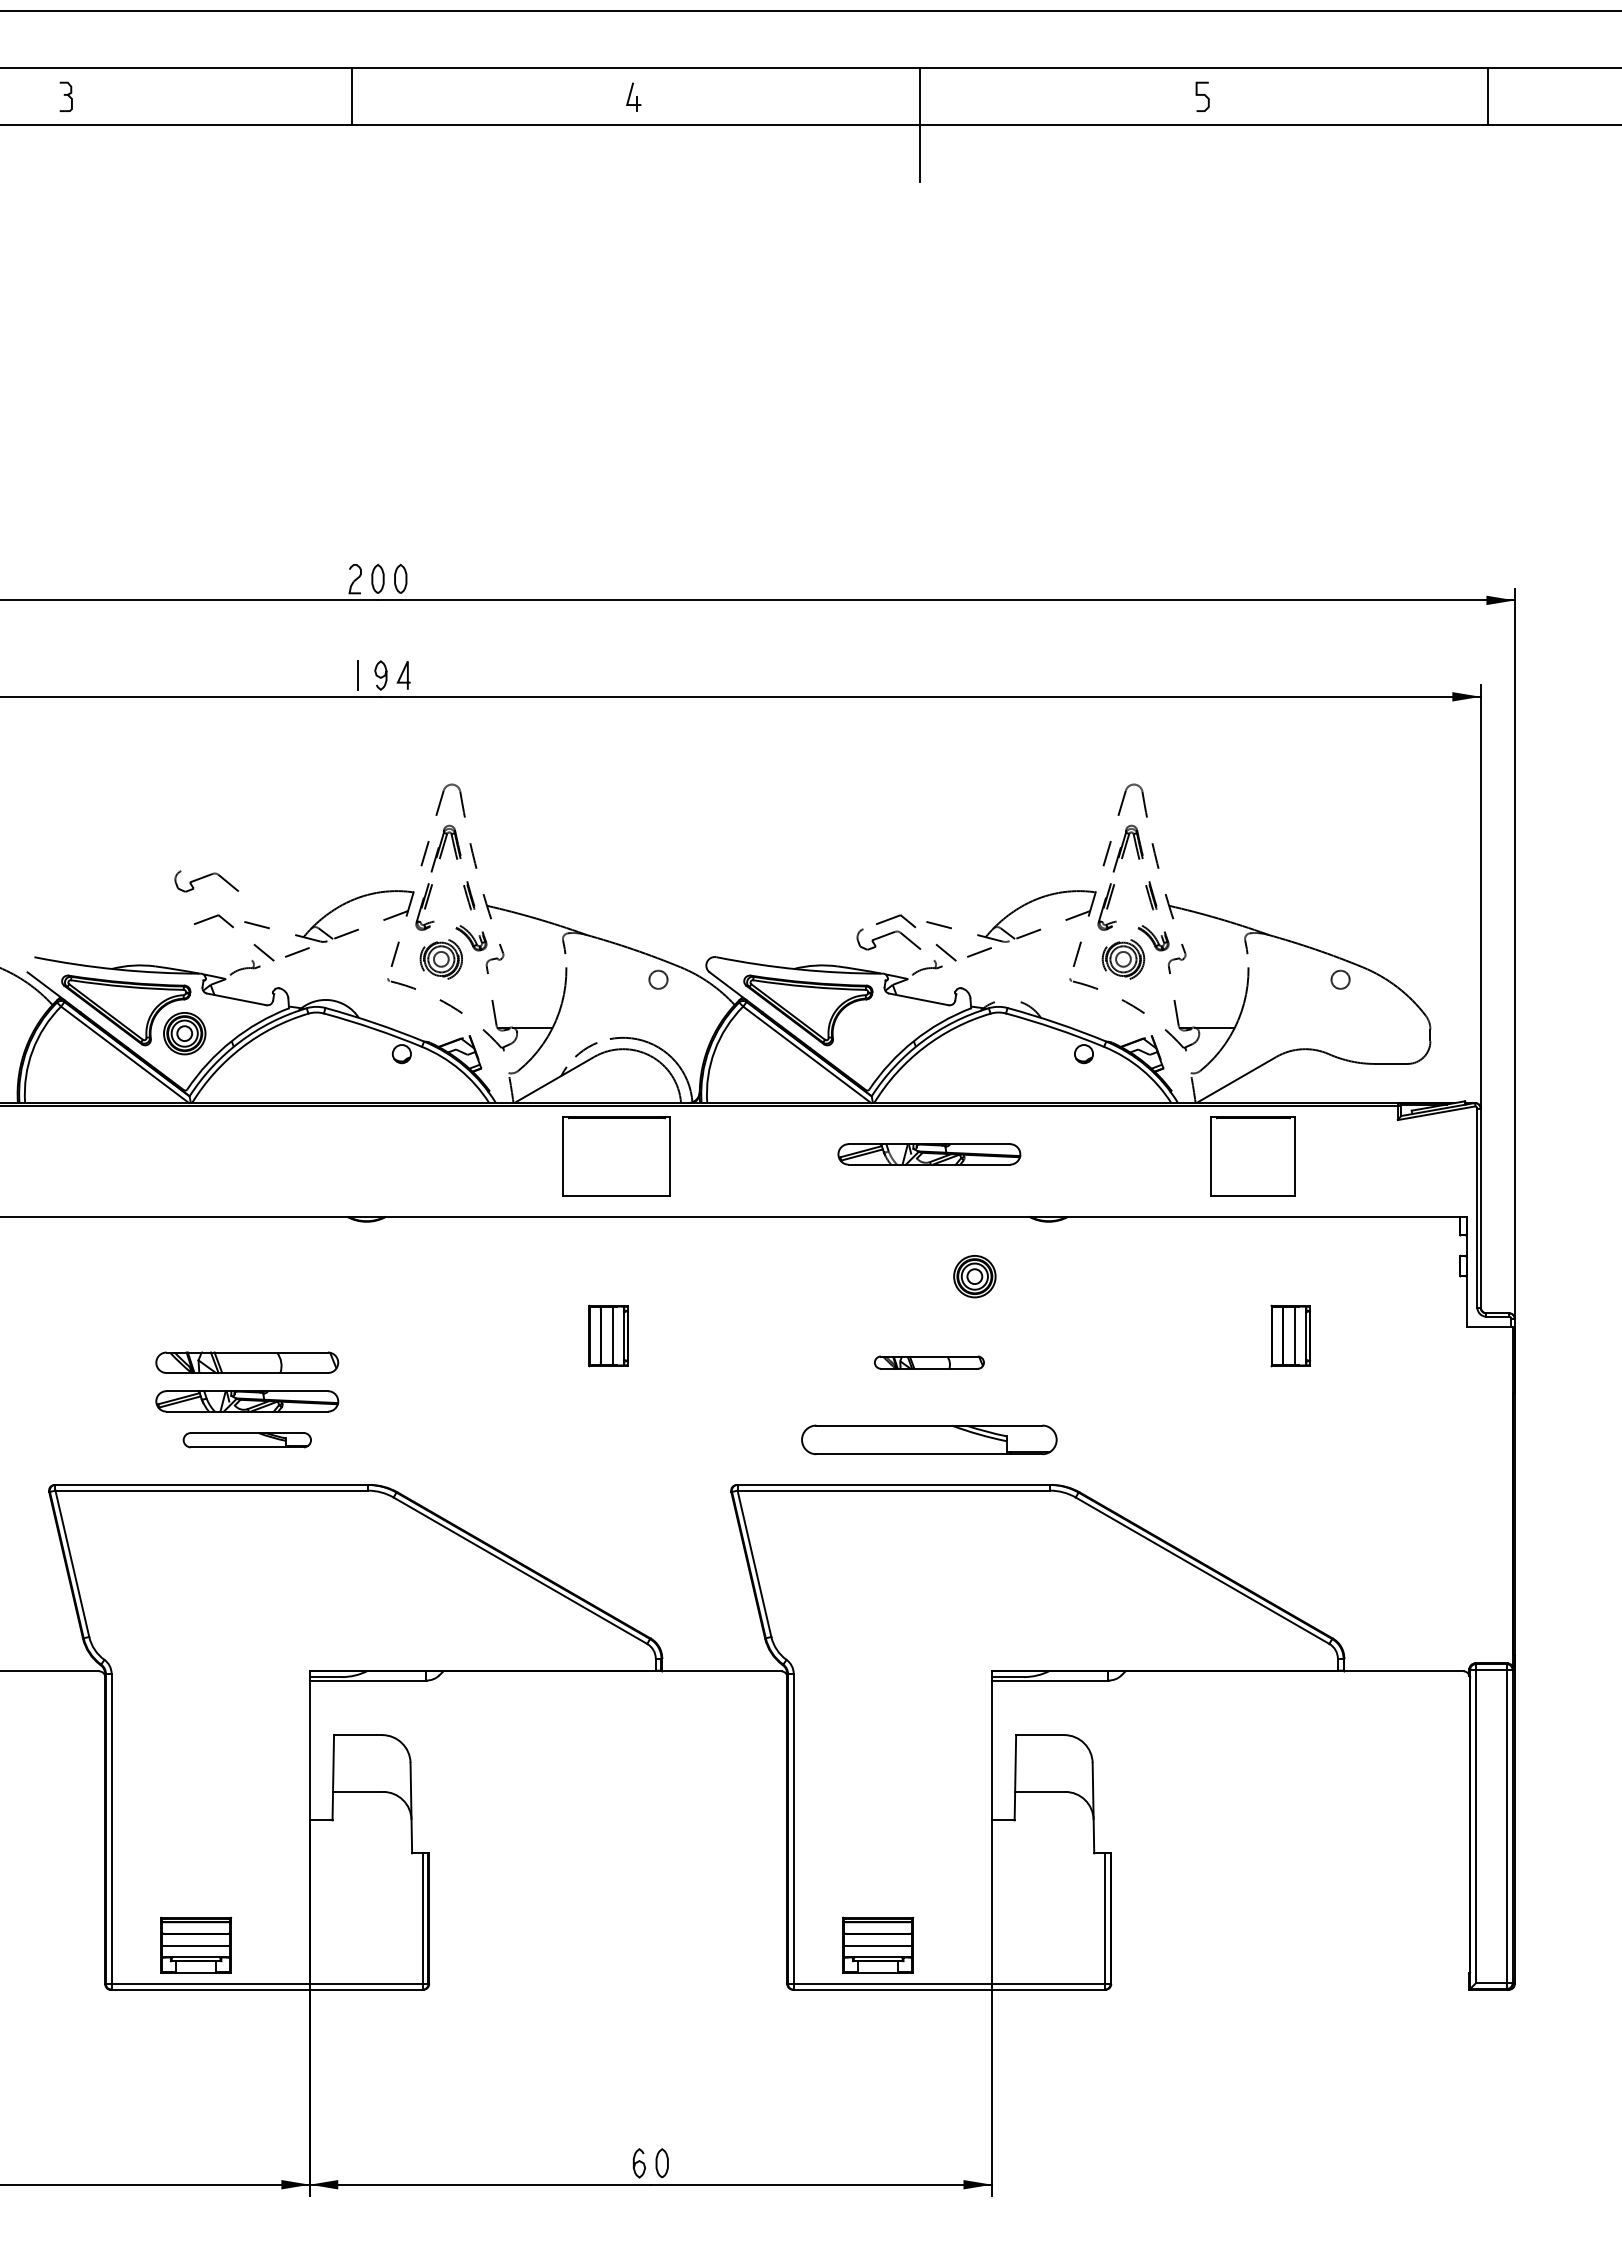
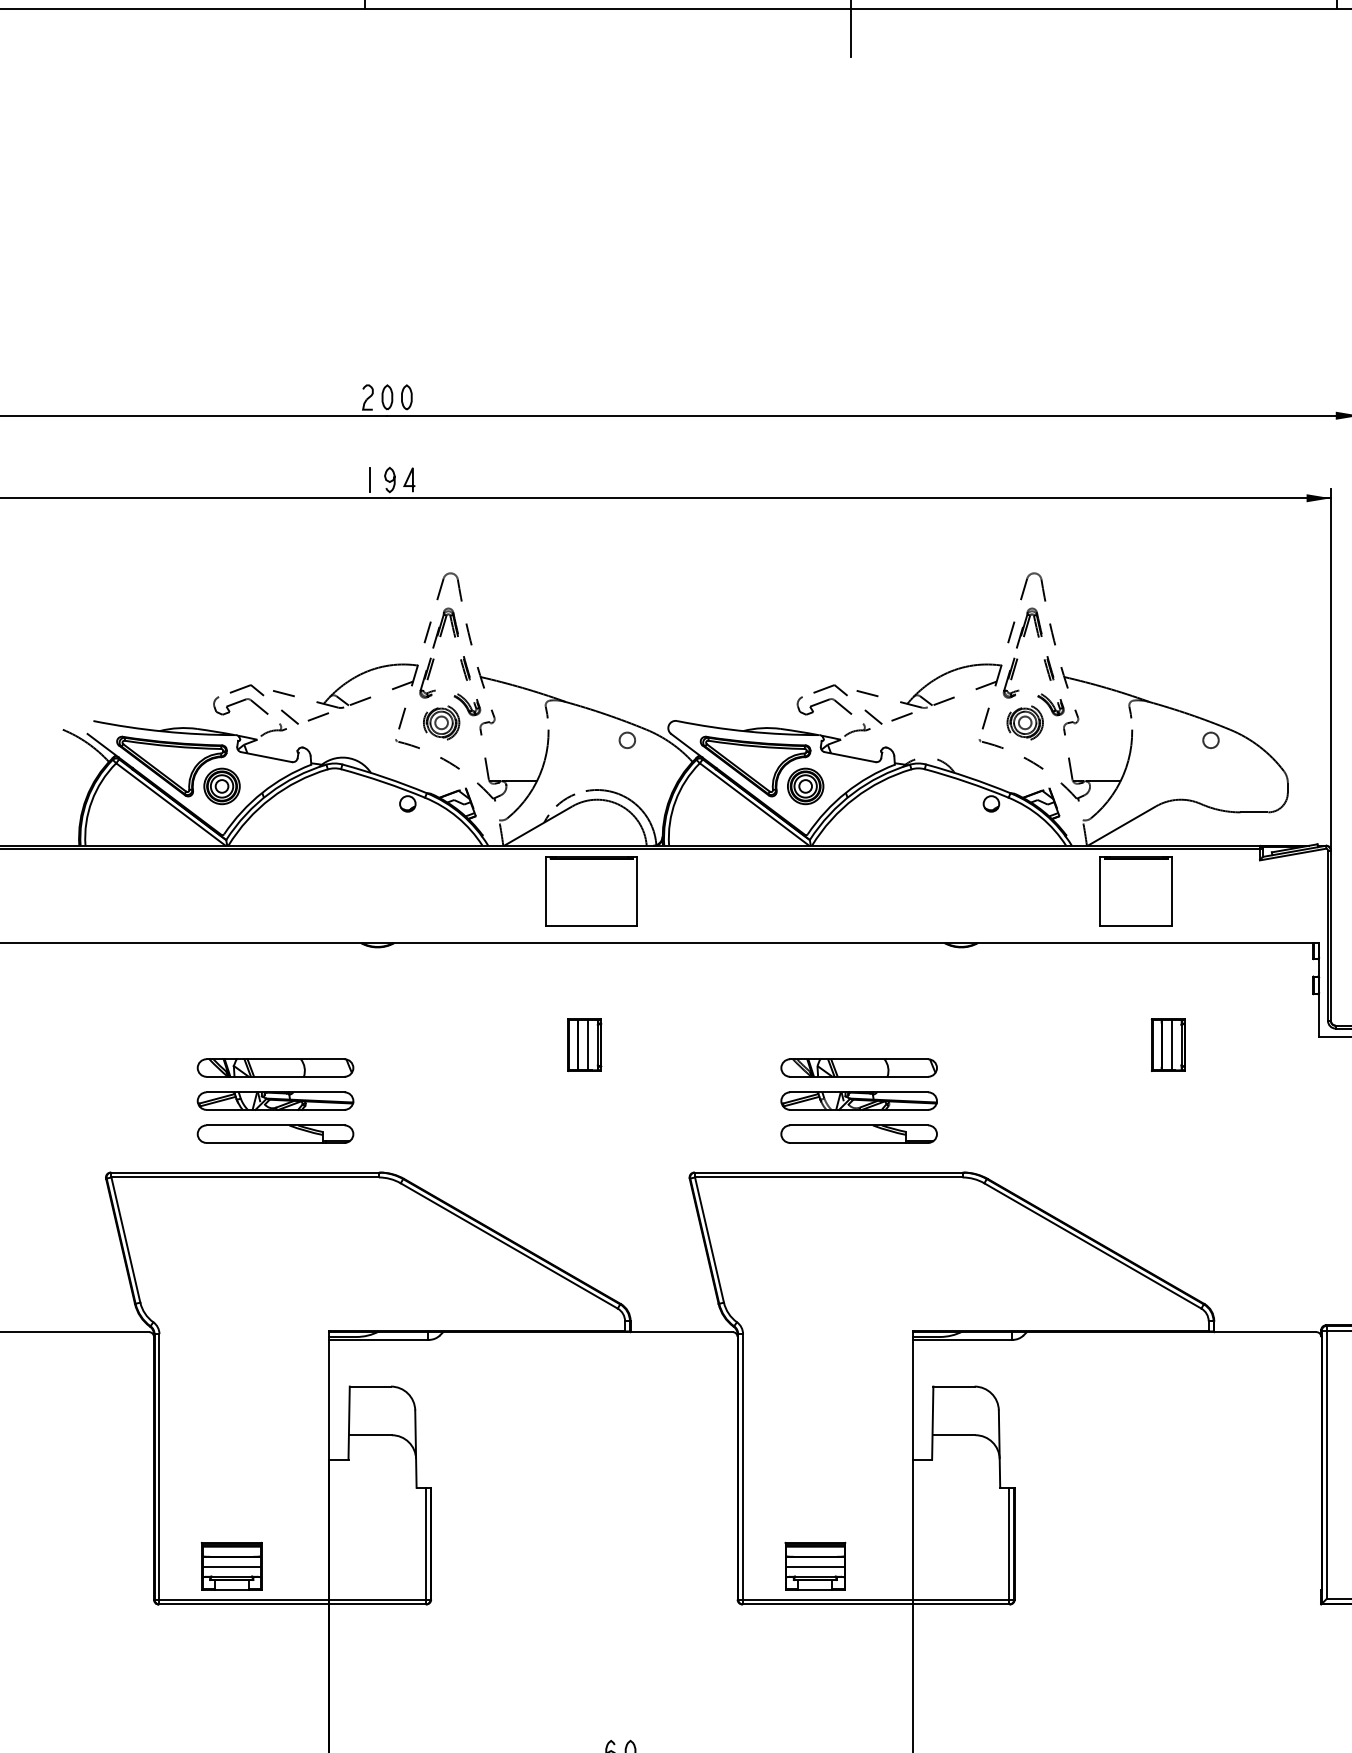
part: (206, 881) -> (240, 705), moved
part: (929, 1154) -> (859, 1101), moved
part: (974, 1276) -> (805, 786), moved
part: (929, 1362) -> (859, 1067), size x1.67
part: (247, 1440) -> (275, 1134), size x1.43
part: (929, 1440) -> (859, 1134), size x0.71

